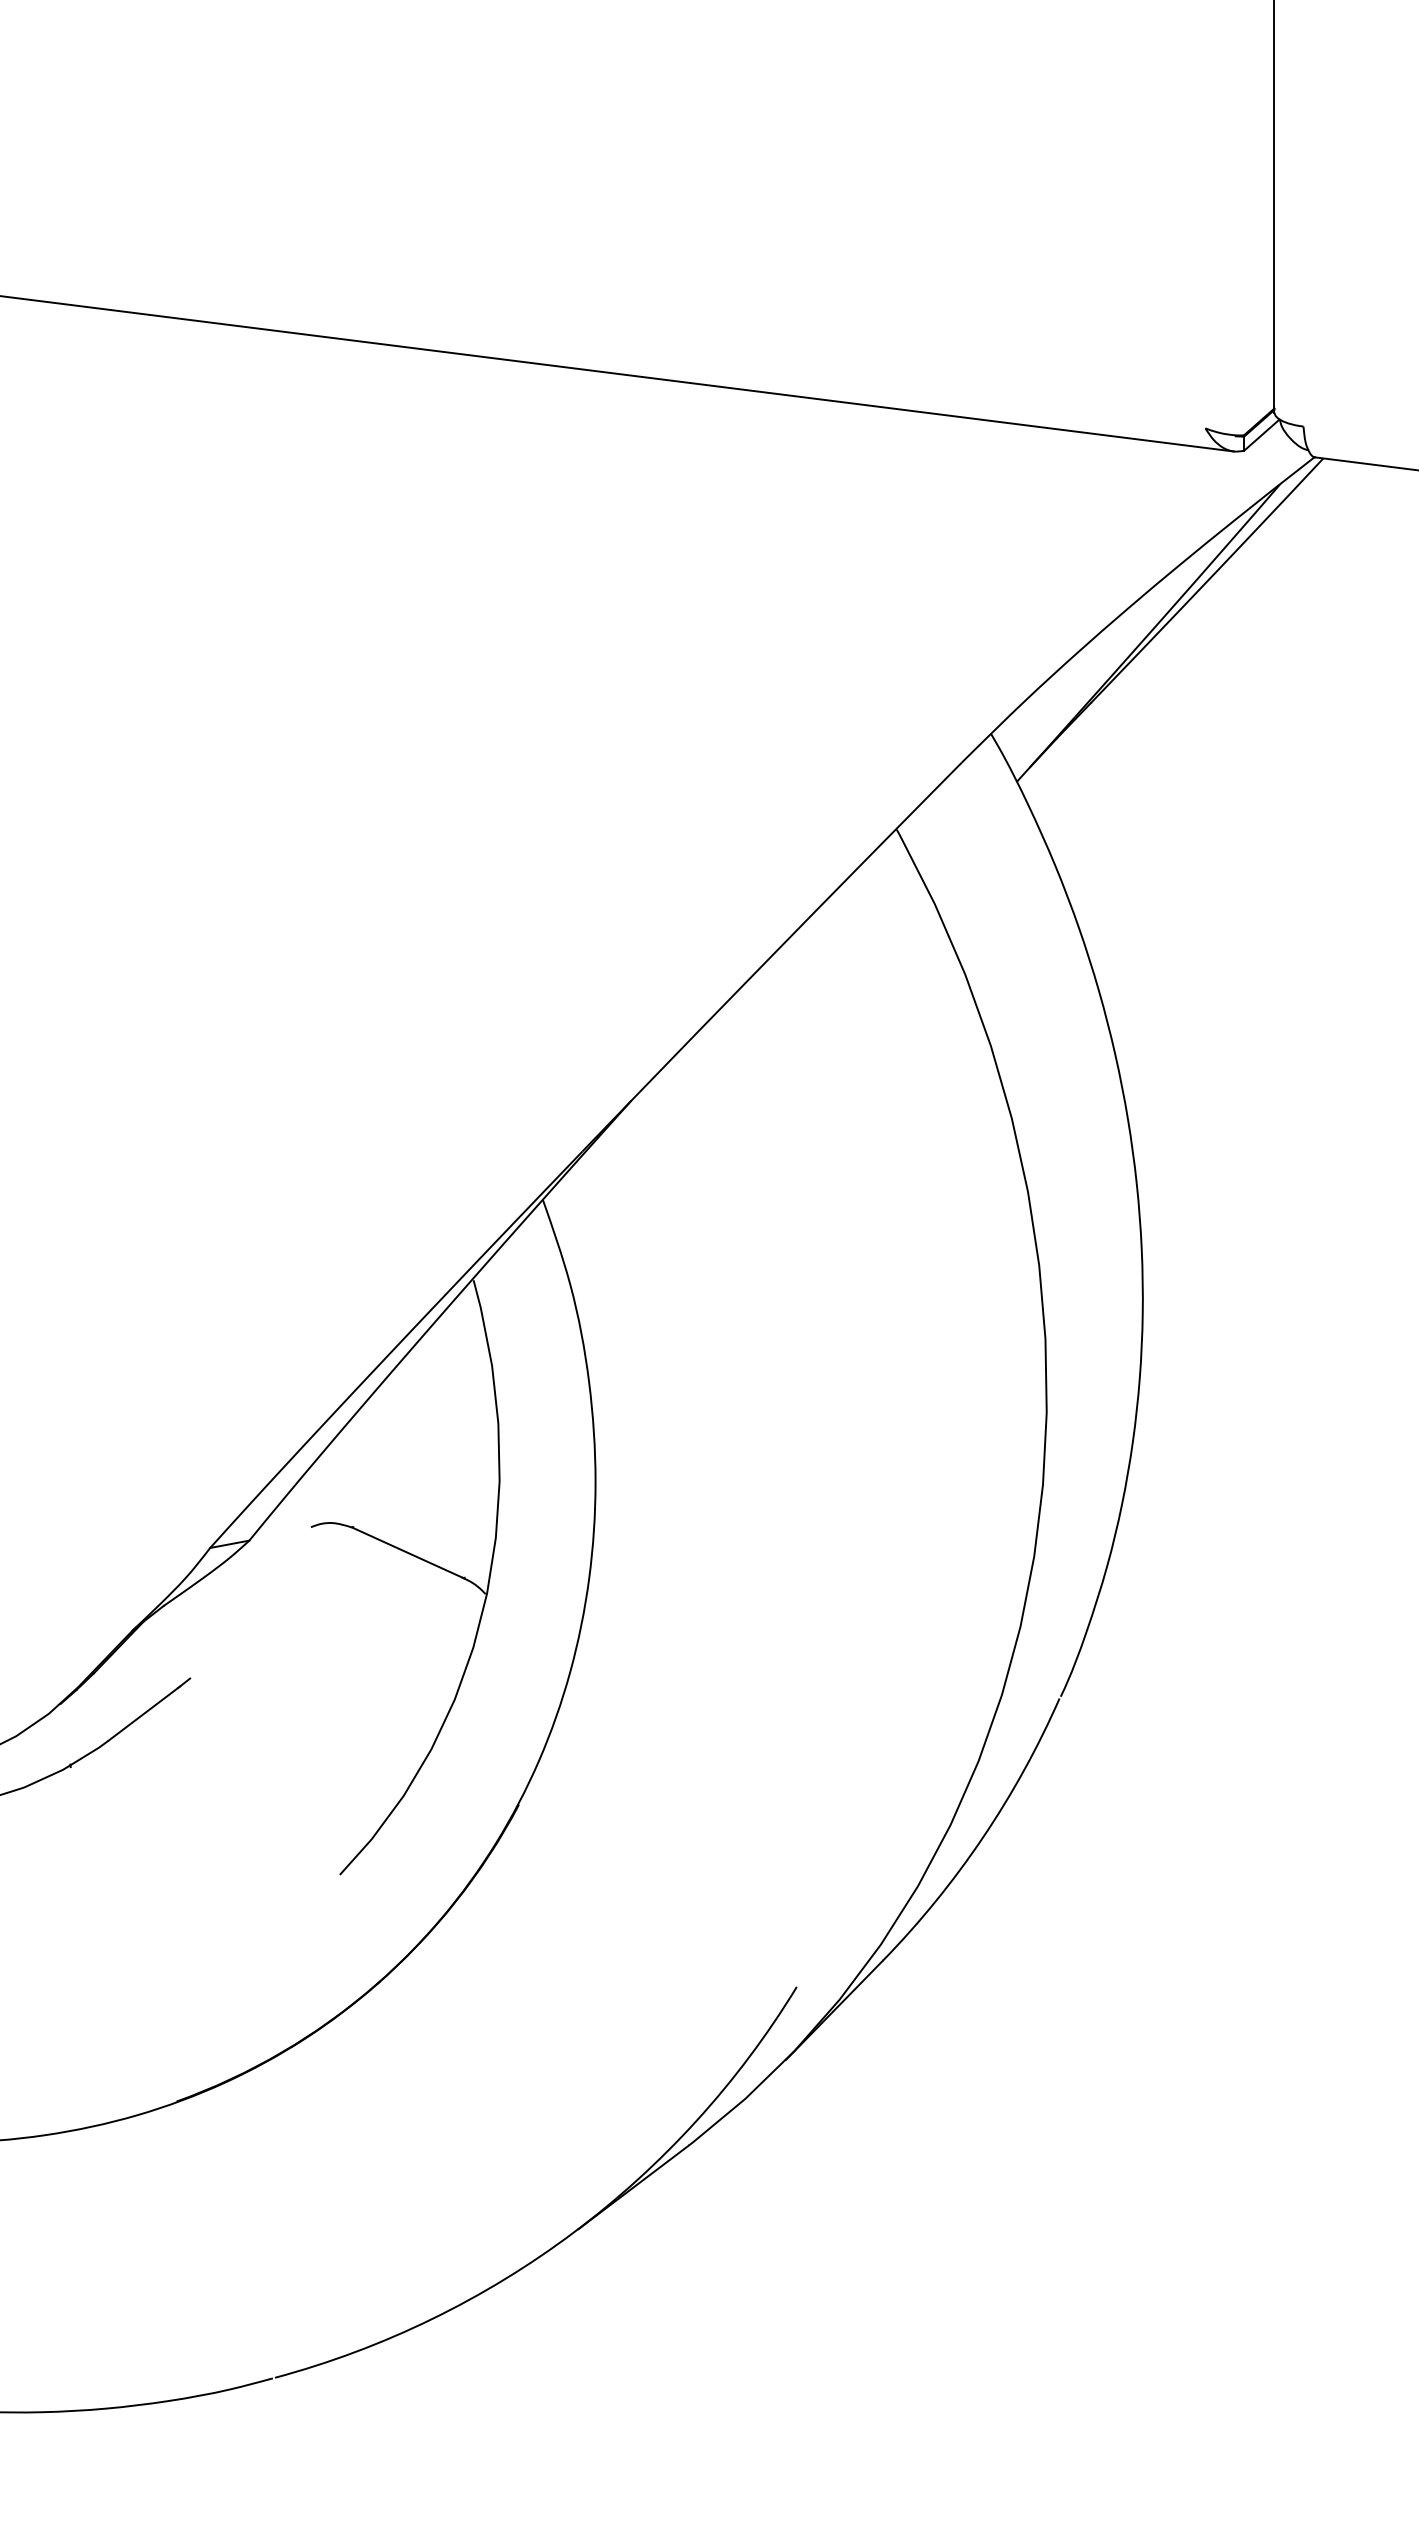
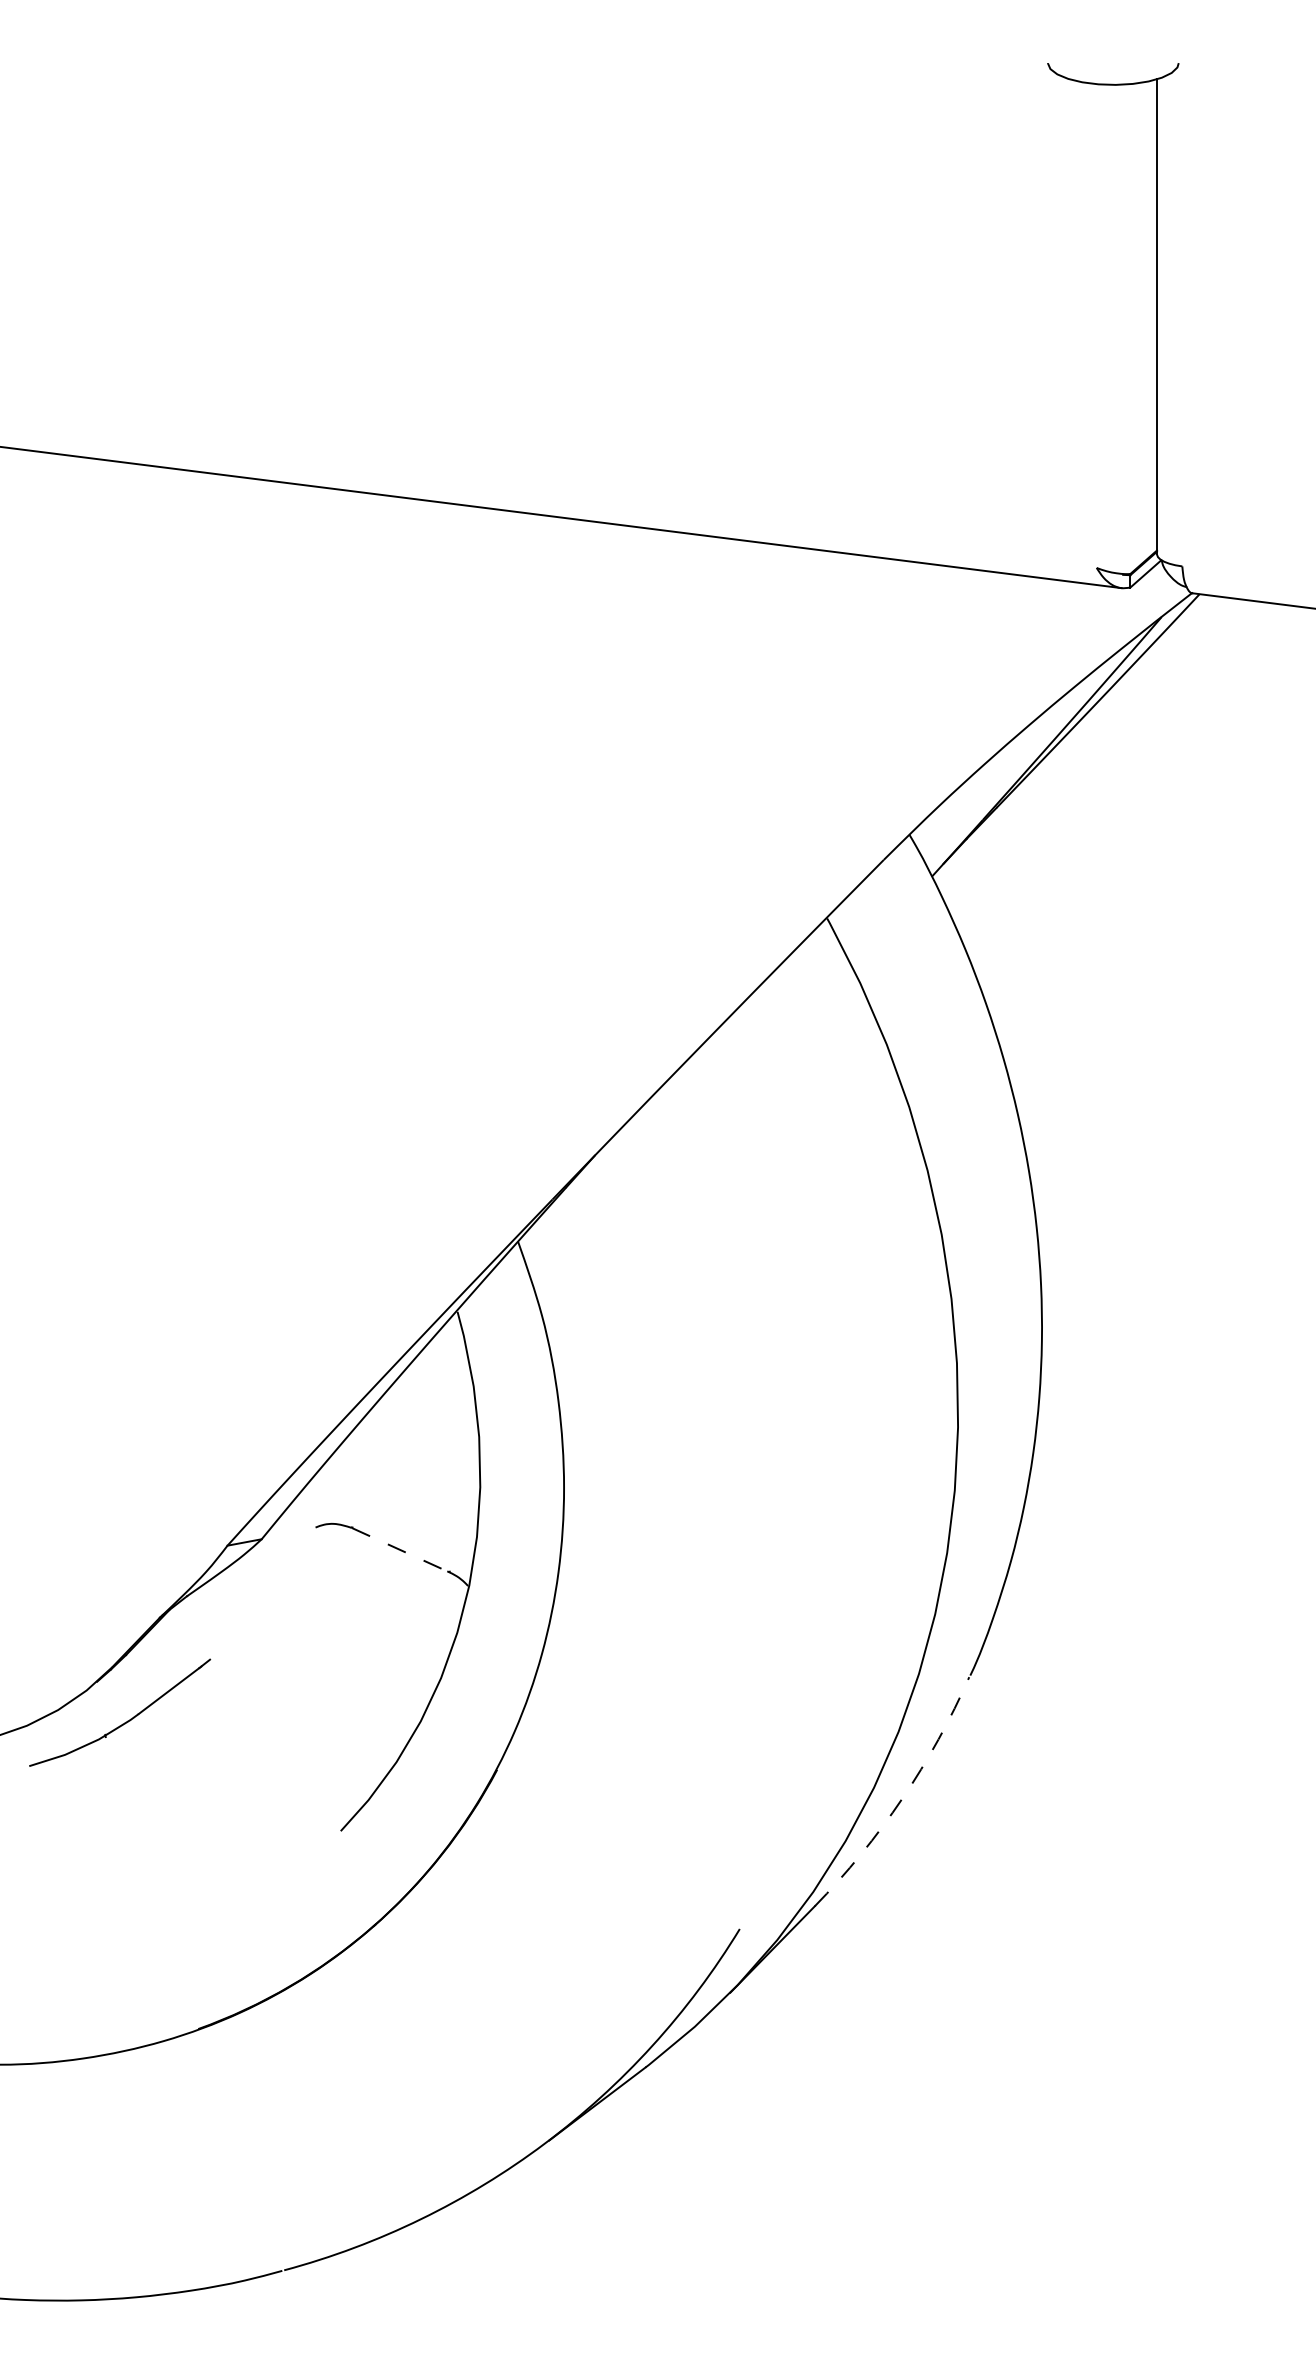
line: (409, 1553) -> (401, 1550), solid -> dashed
arc: (983, 1837) -> (902, 1798), solid -> dashed

